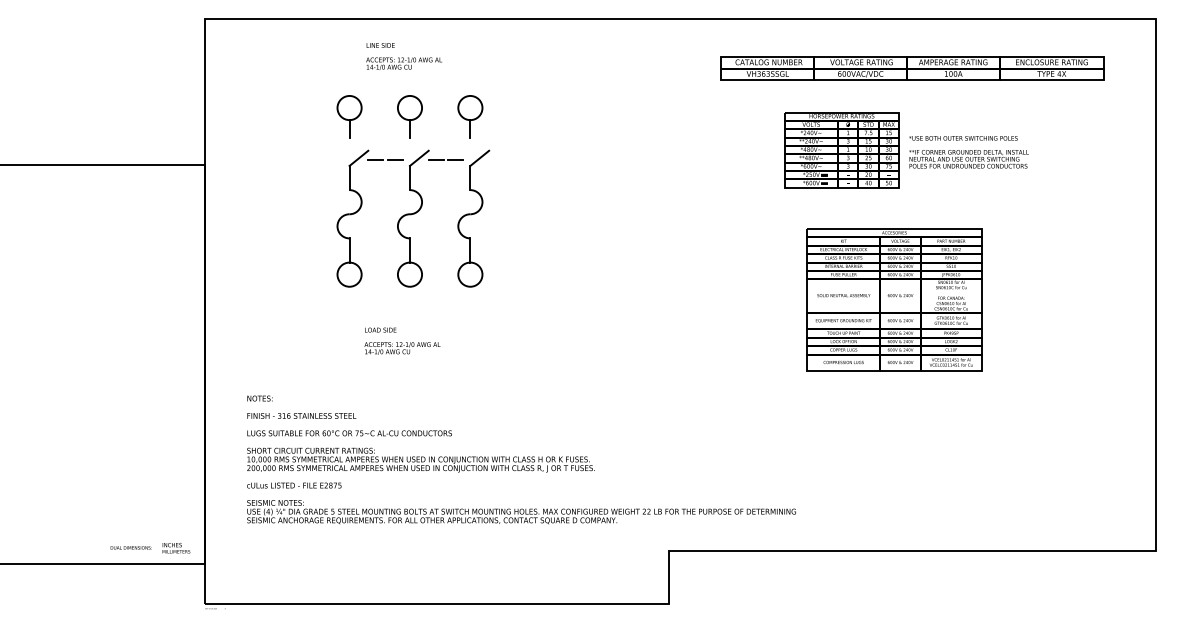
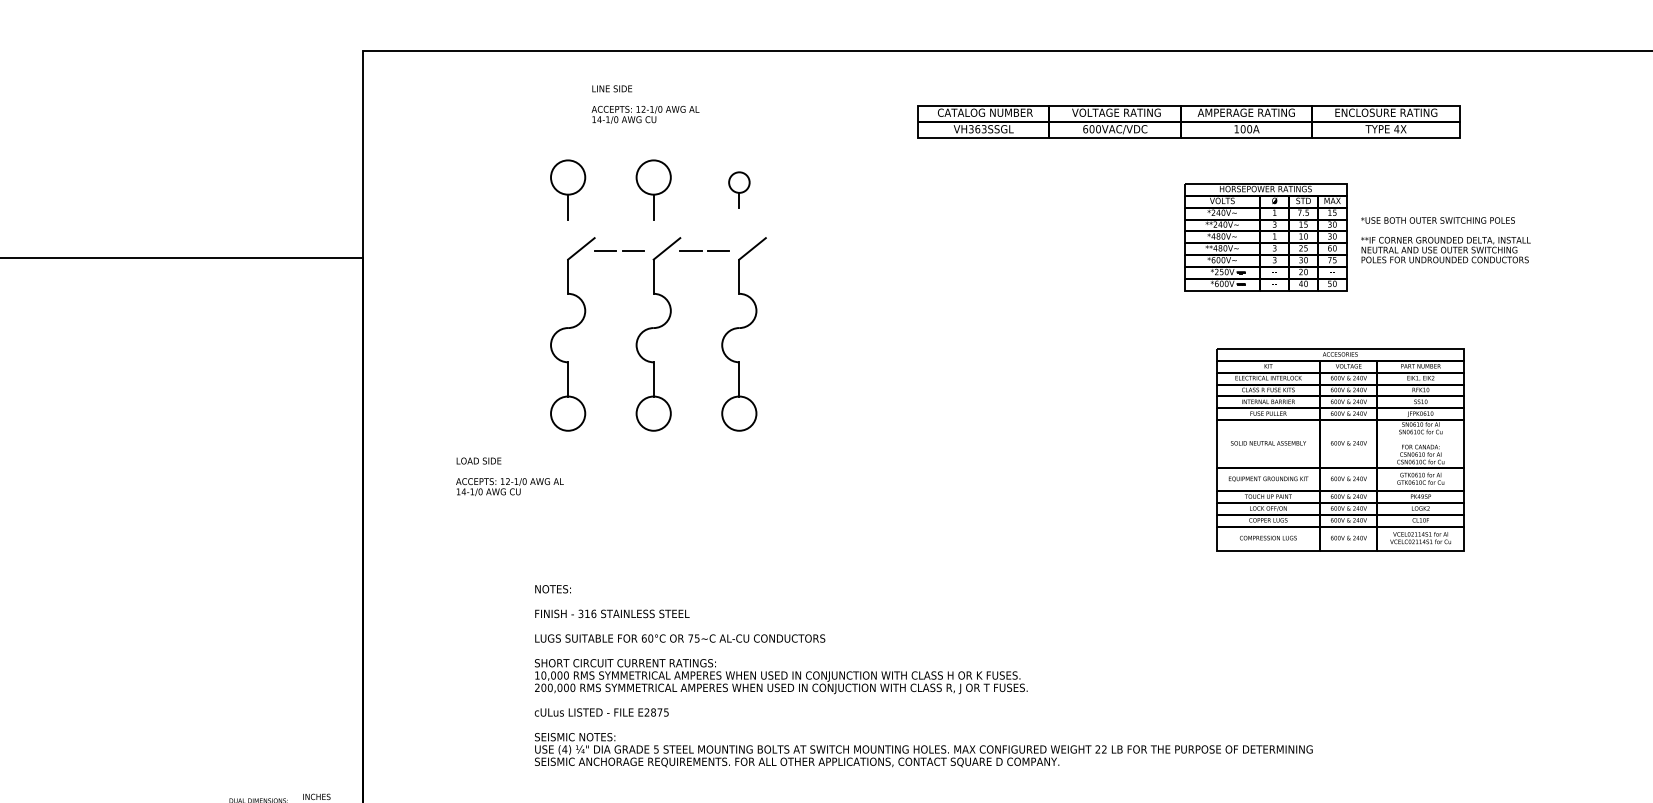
part: (912, 68) -> (1188, 121), moved
part: (470, 116) -> (739, 189), size x0.6
text: (402, 340) -> (509, 475), moved
text: (521, 459) -> (923, 675), moved

